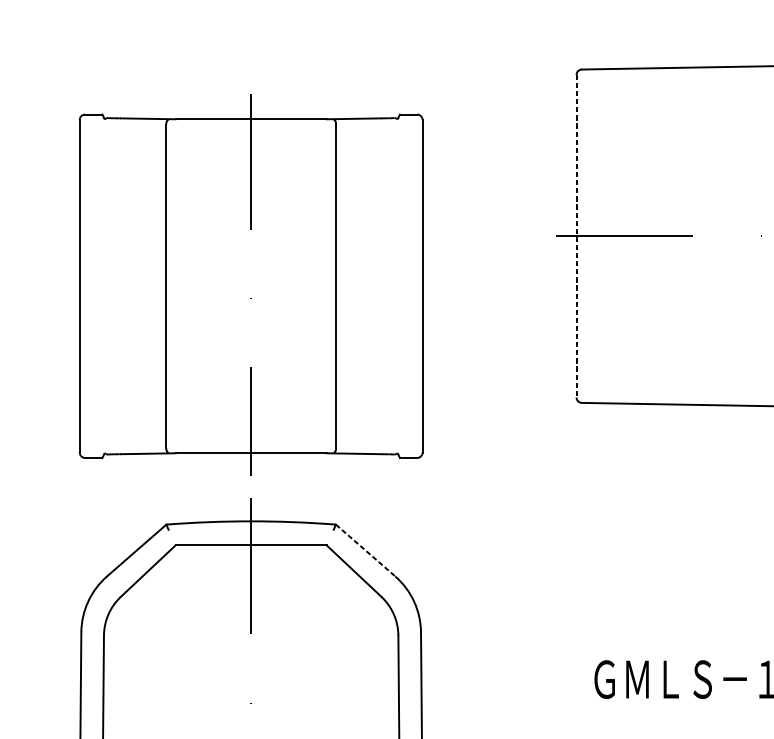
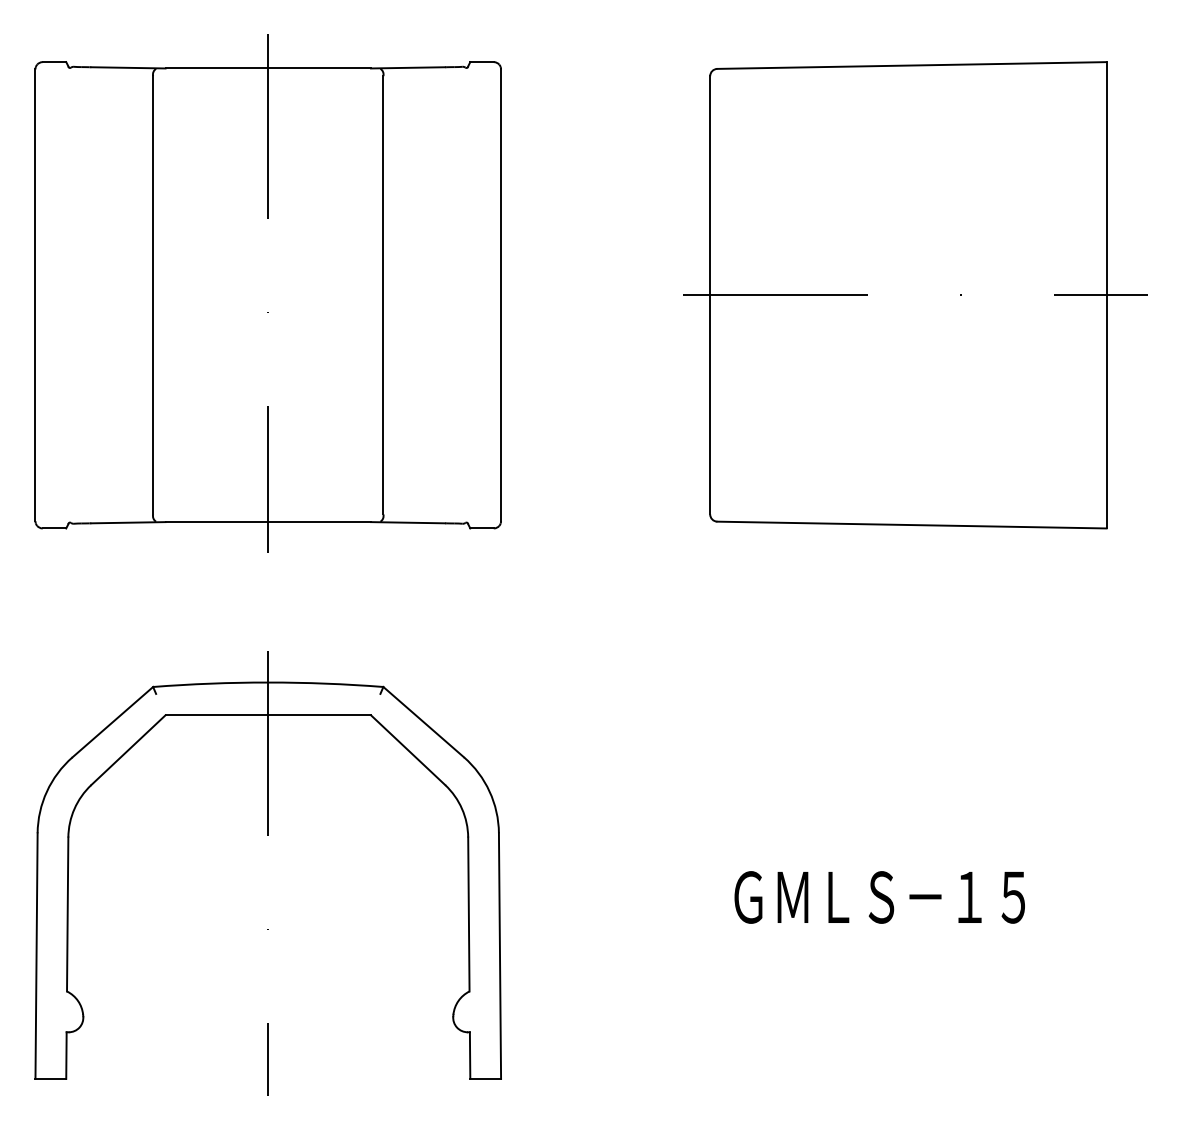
line: (576, 236) -> (710, 295), dashed -> solid
part: (250, 284) -> (267, 293), moved
line: (366, 550) -> (424, 722), dashed -> solid

